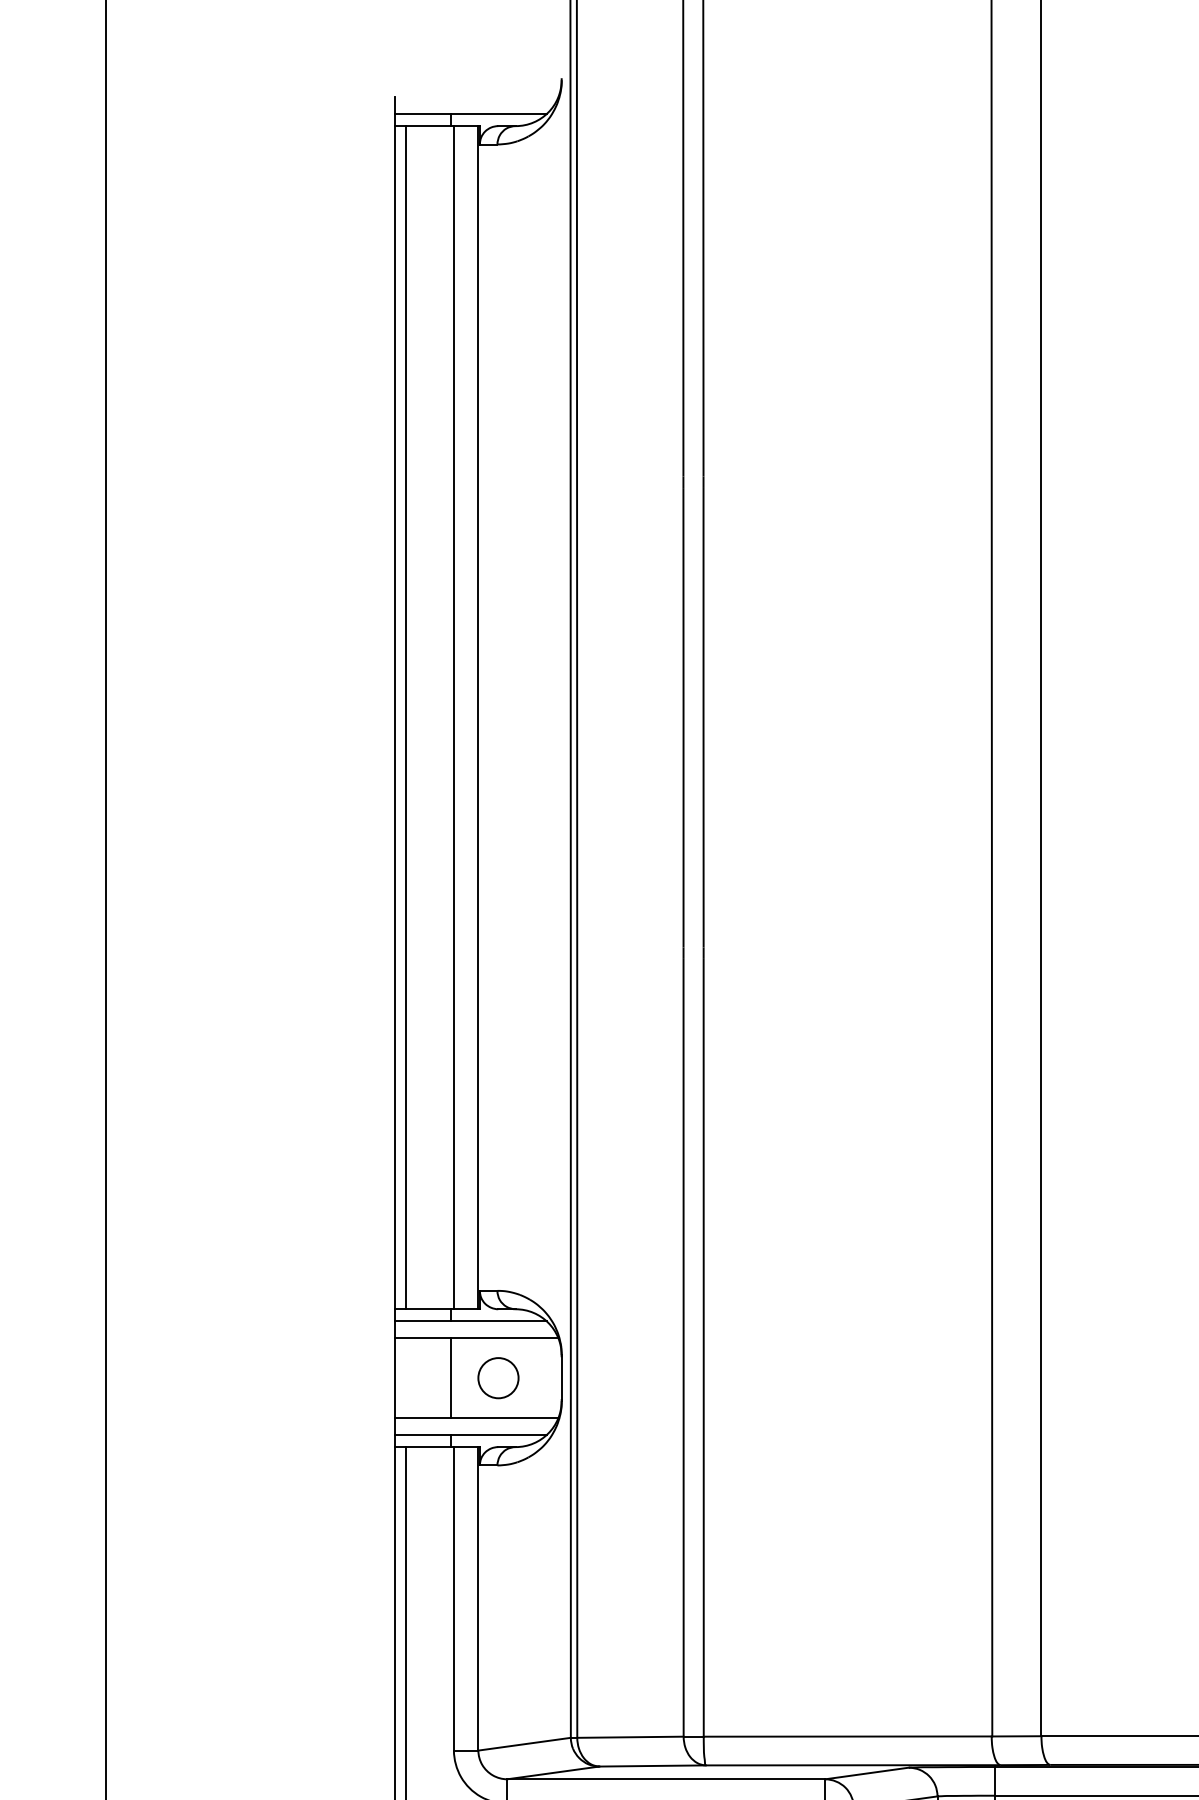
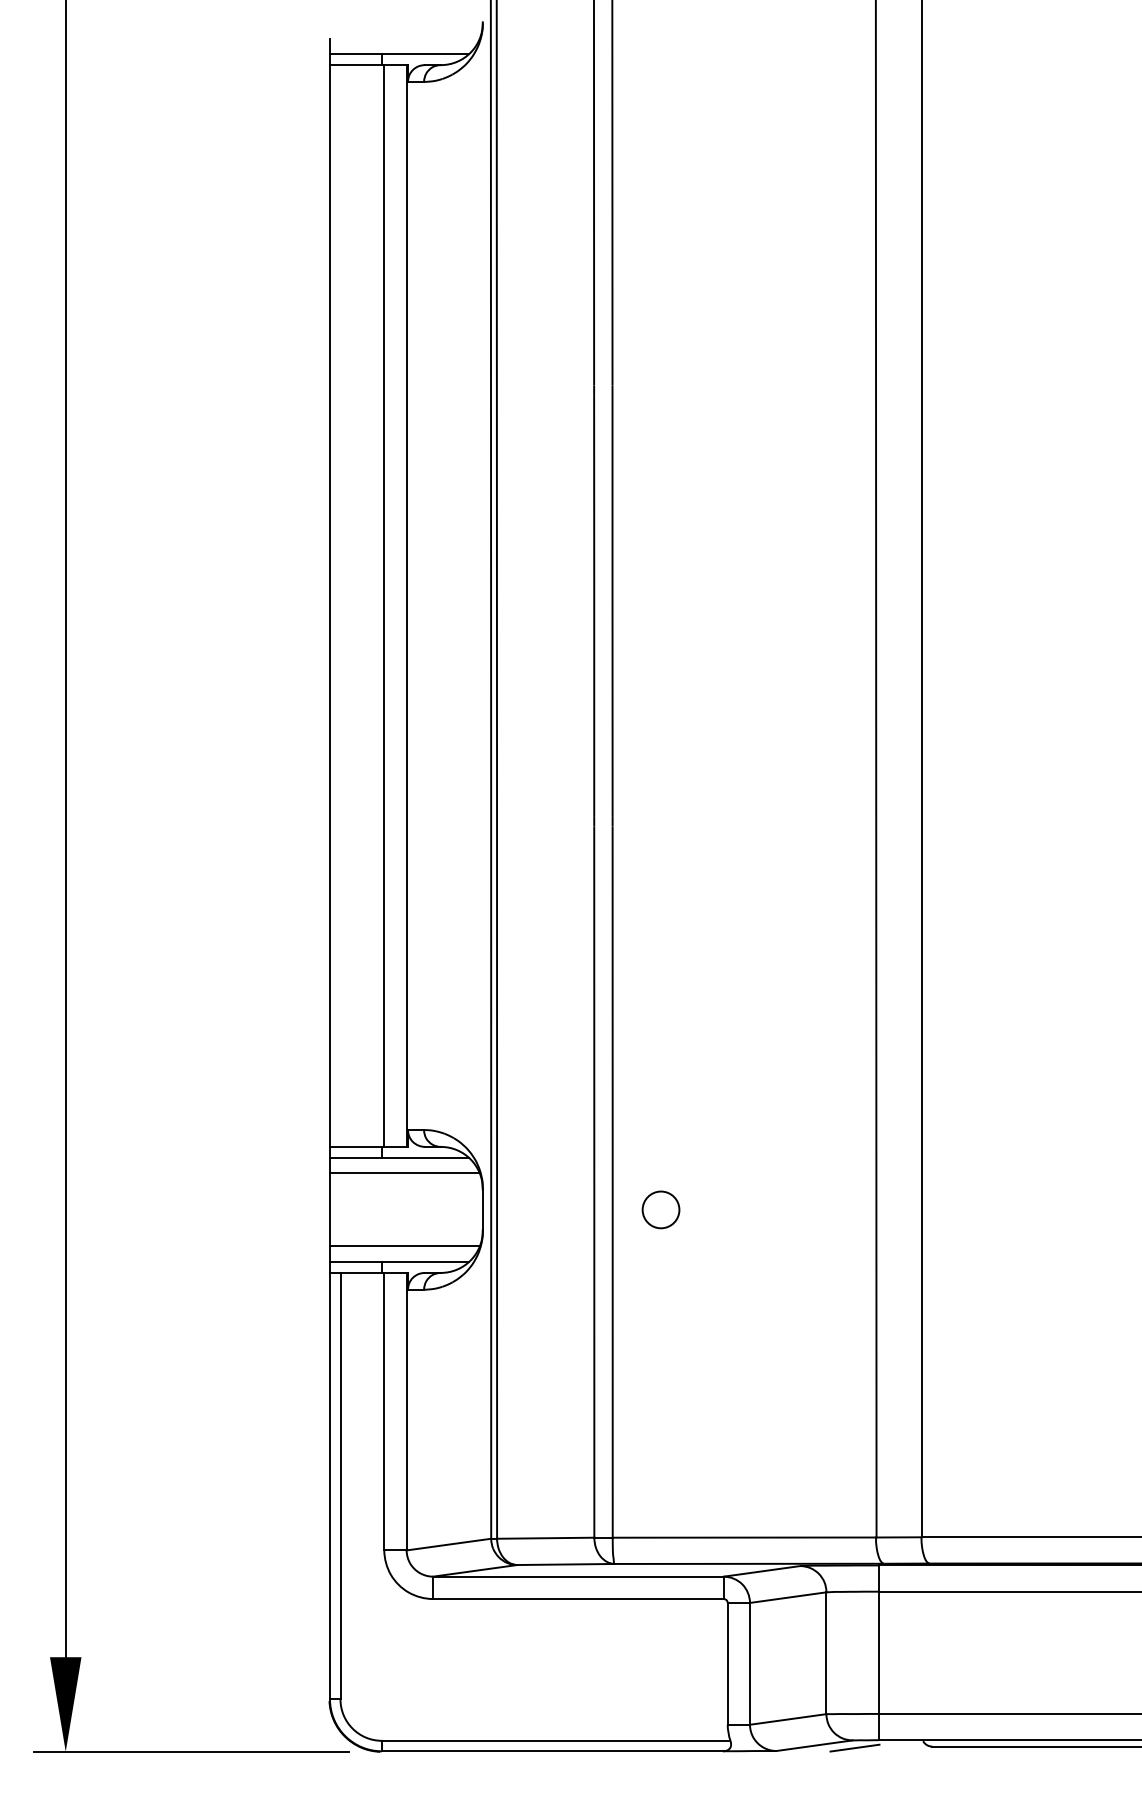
line: (406, 717) -> (340, 605), removed
line: (450, 1377) -> (381, 1209), removed
circle: (497, 1377) -> (660, 1209), moved

